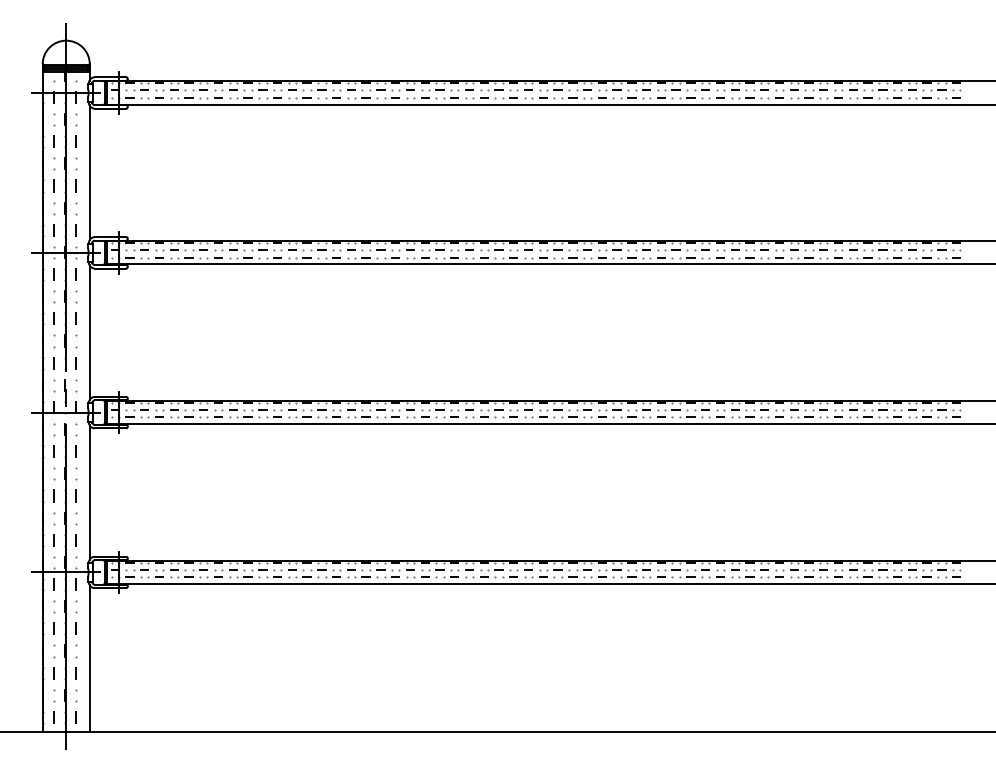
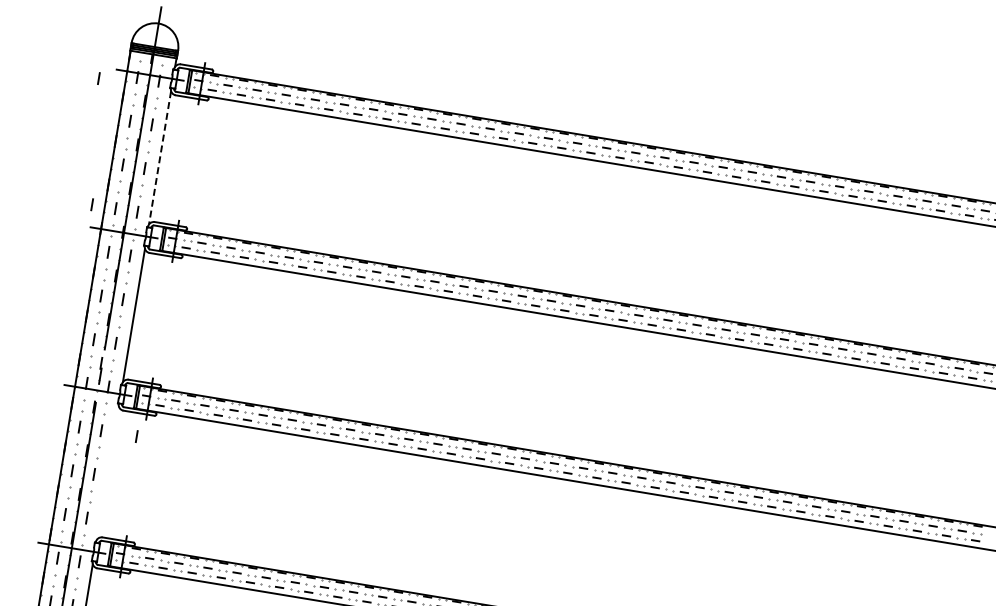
line: (15, 104) -> (98, 78), added
line: (89, 173) -> (159, 158), solid -> dashed
line: (29, 230) -> (91, 204), added
line: (111, 451) -> (136, 436), added
line: (89, 492) -> (107, 473), removed

